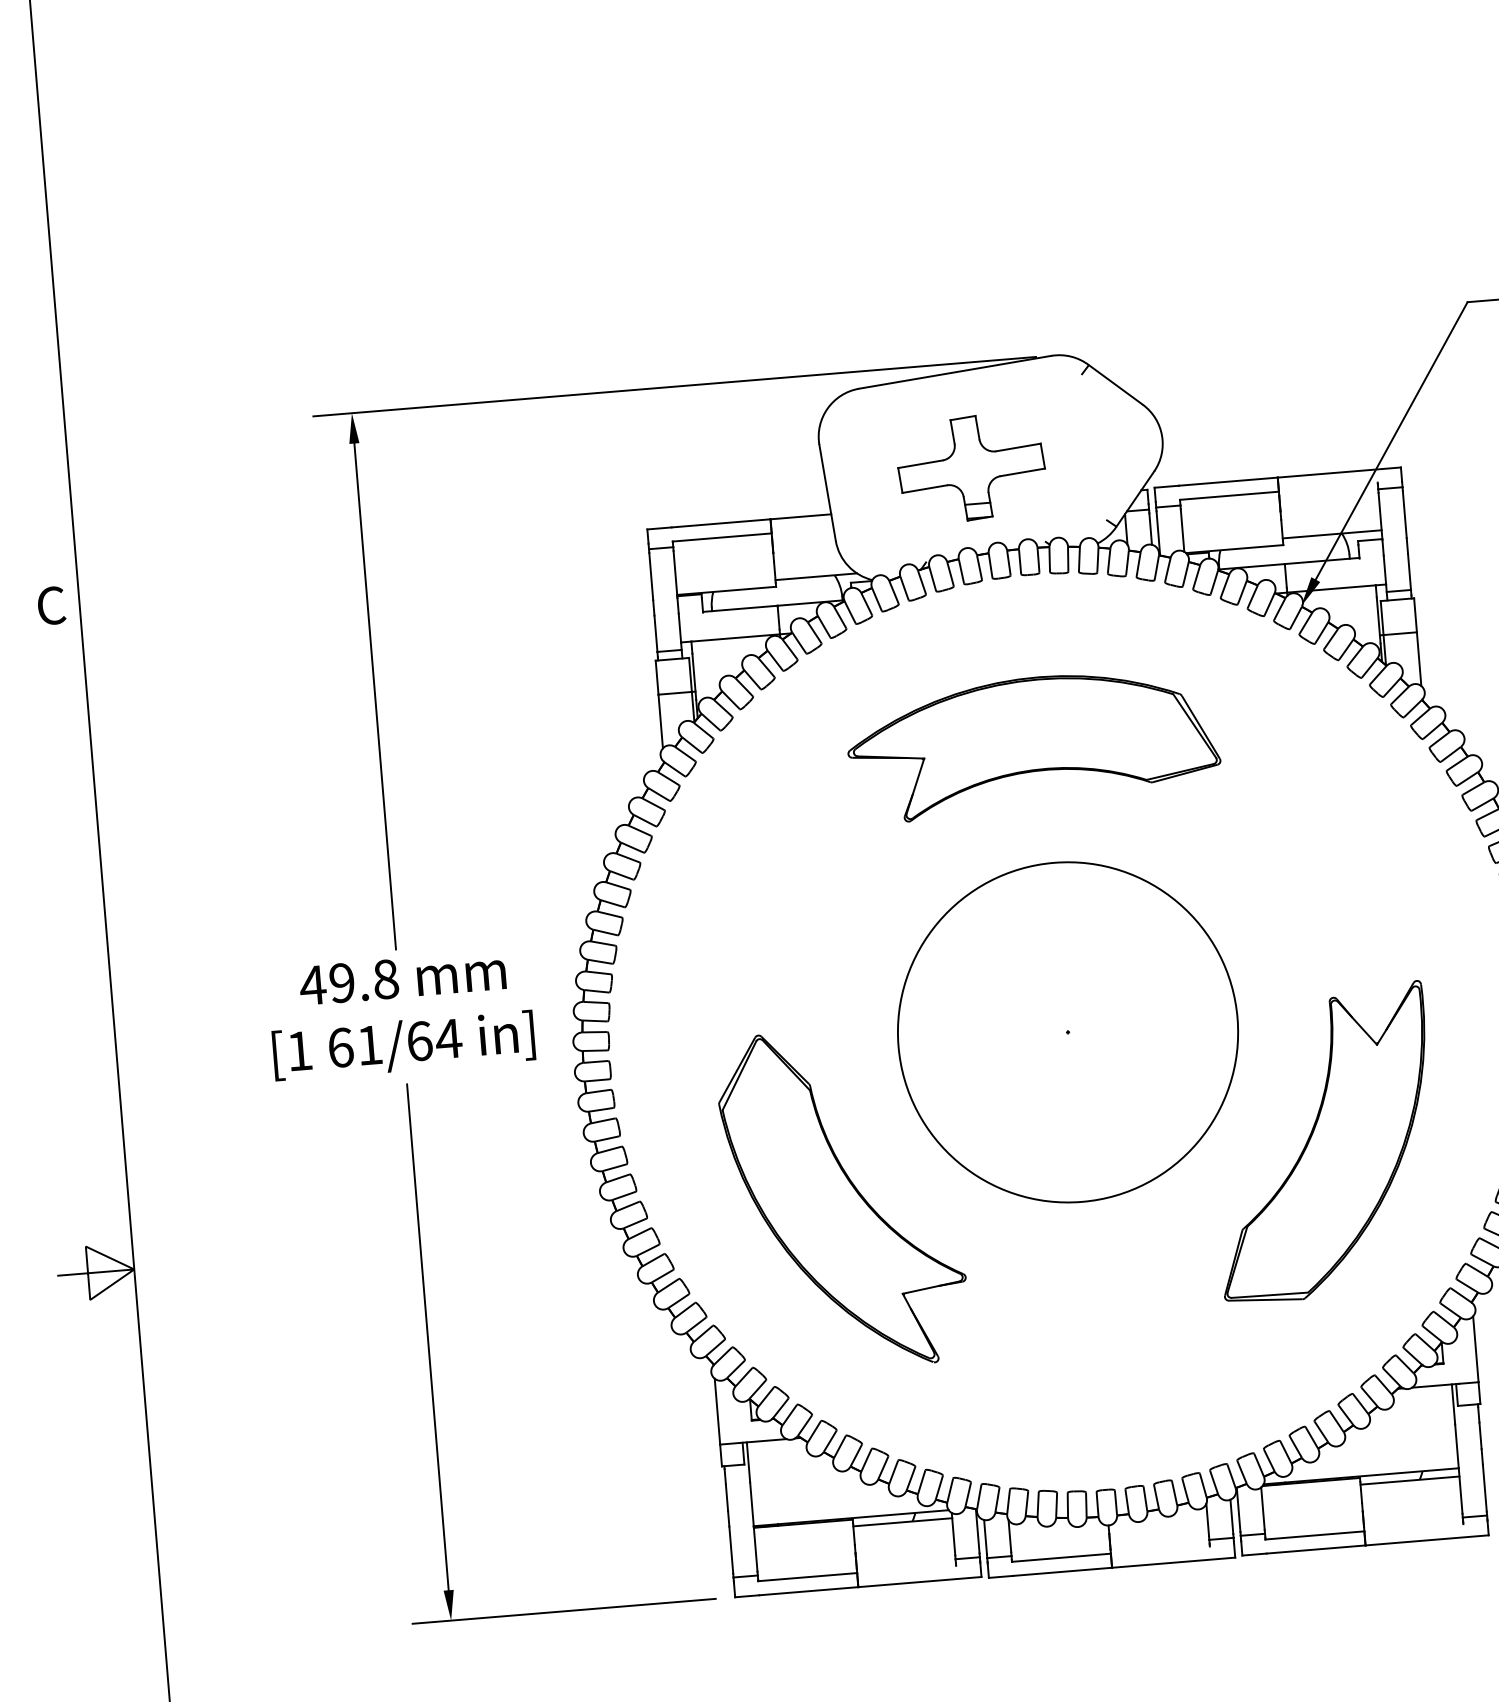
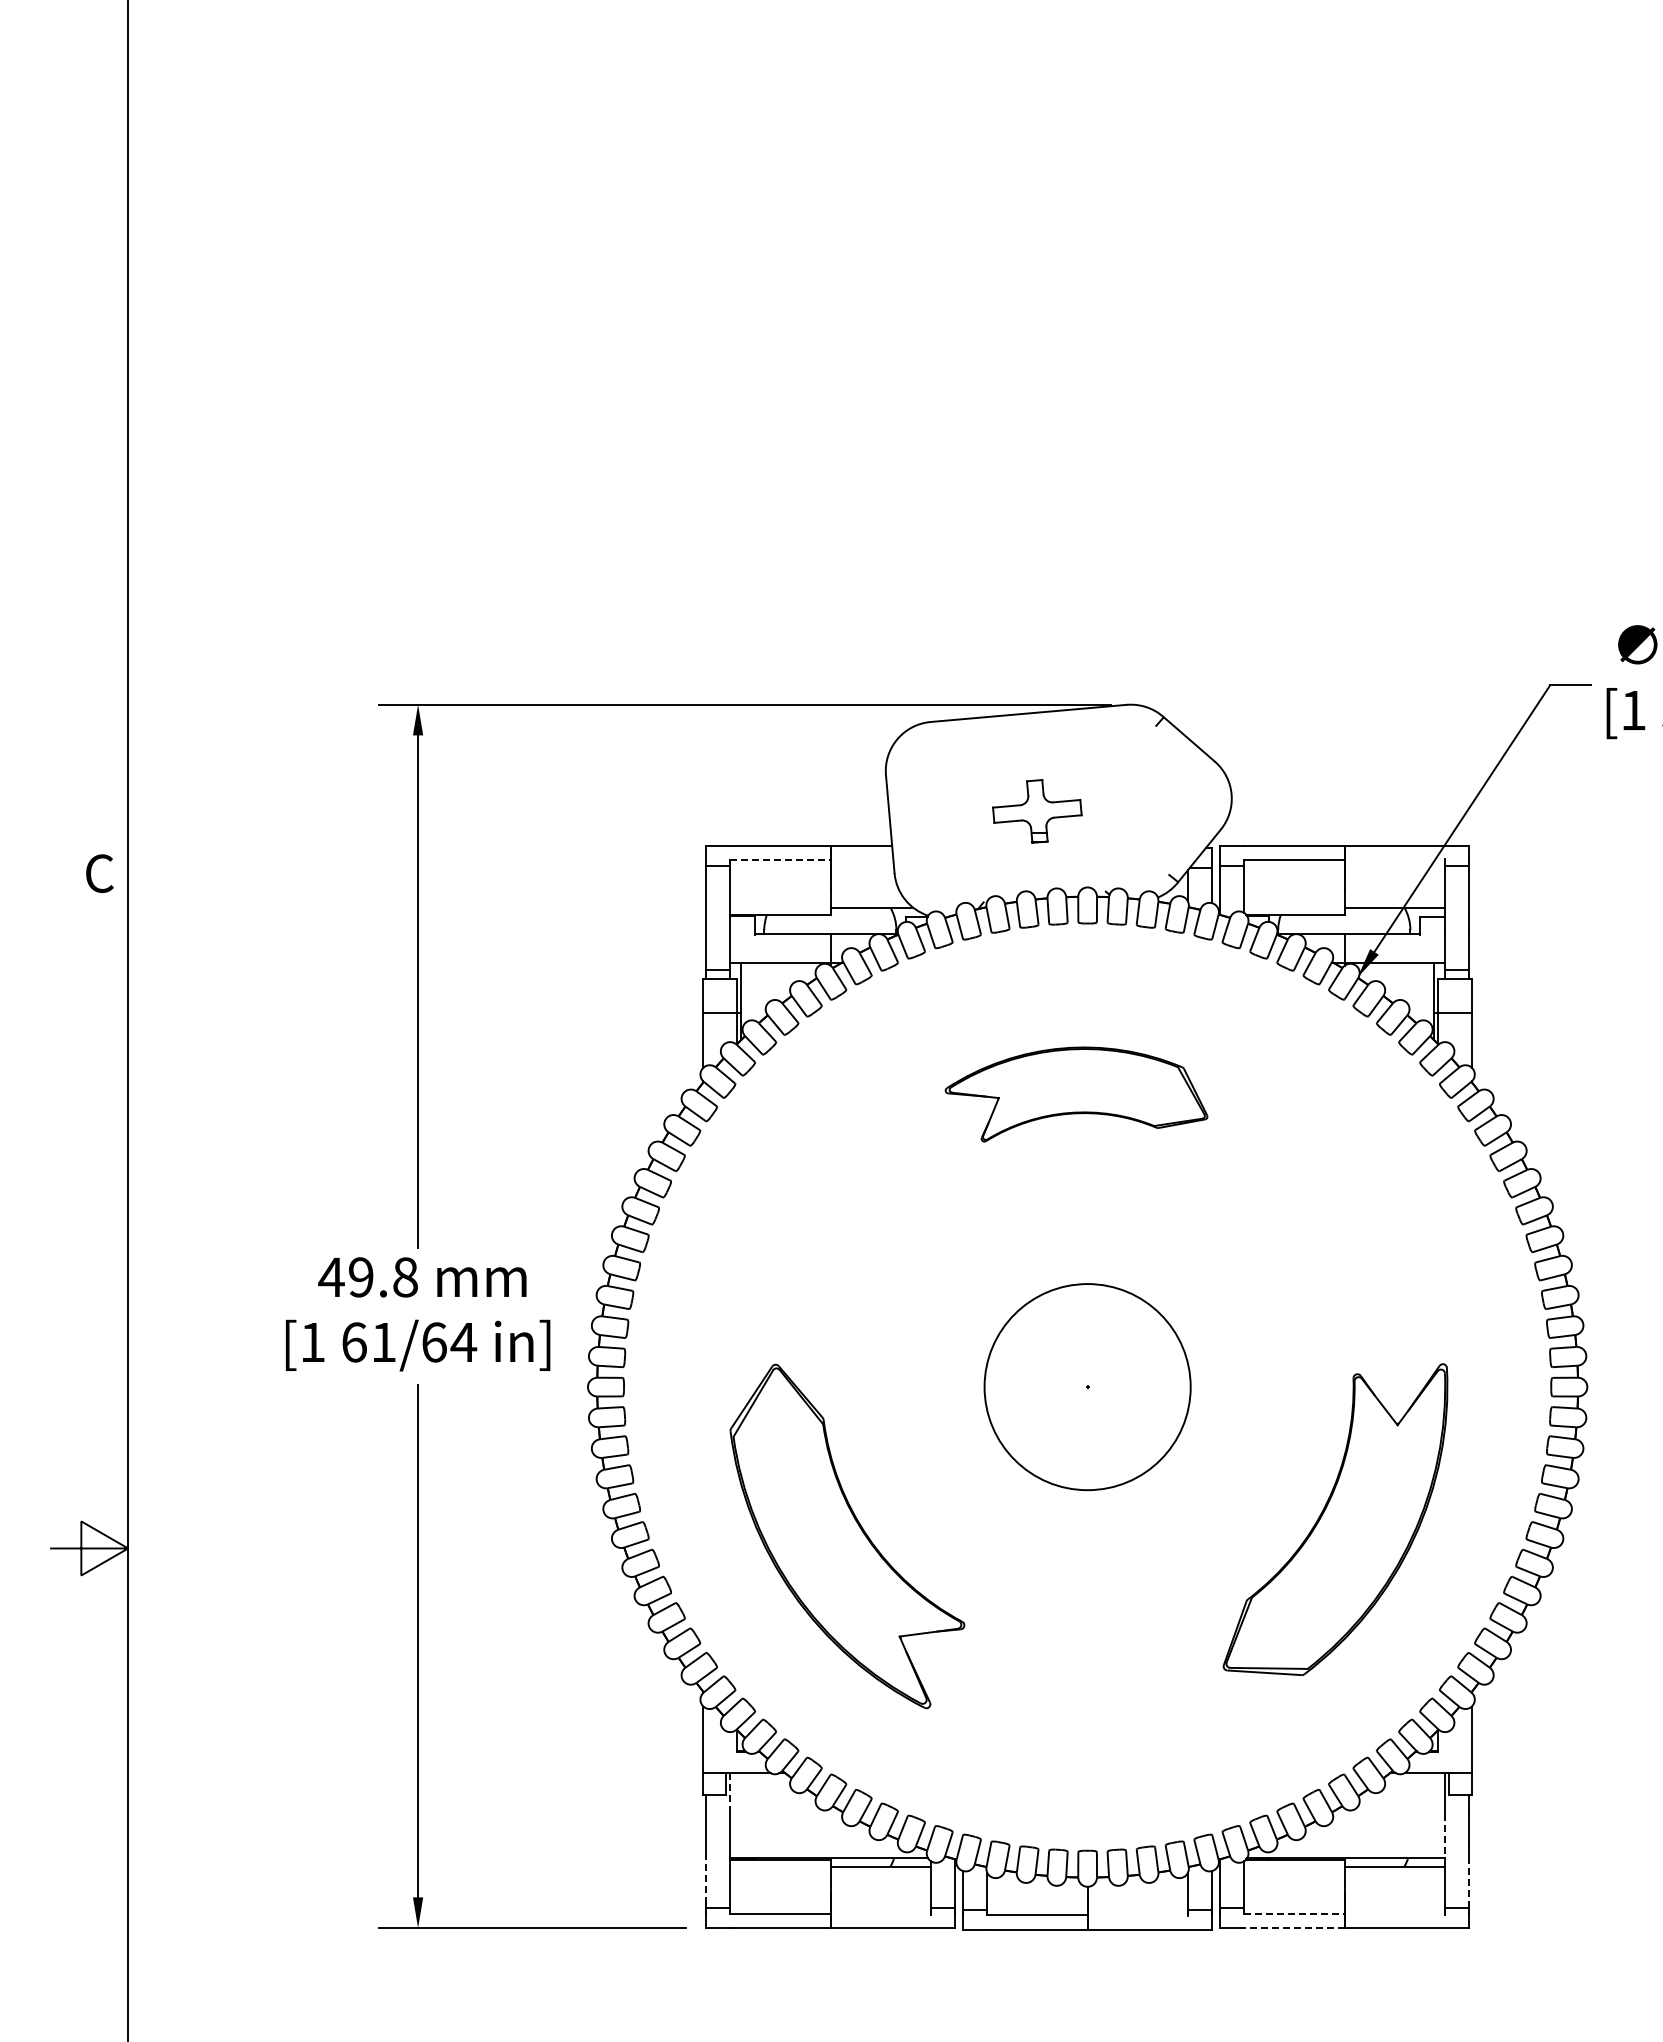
part: (971, 468) -> (1037, 811), size x0.6
line: (723, 537) -> (781, 860), solid -> dashed
part: (1033, 744) -> (1076, 1094), size x0.7
circle: (1067, 1031) -> (1087, 1386), size x0.6
line: (1456, 1446) -> (1444, 1836), solid -> dashed
line: (748, 1463) -> (730, 1794), solid -> dashed
line: (1484, 1488) -> (1469, 1880), solid -> dashed
line: (1315, 1534) -> (1295, 1913), solid -> dashed
line: (1316, 1549) -> (1294, 1928), solid -> dashed
line: (730, 1550) -> (705, 1880), solid -> dashed

